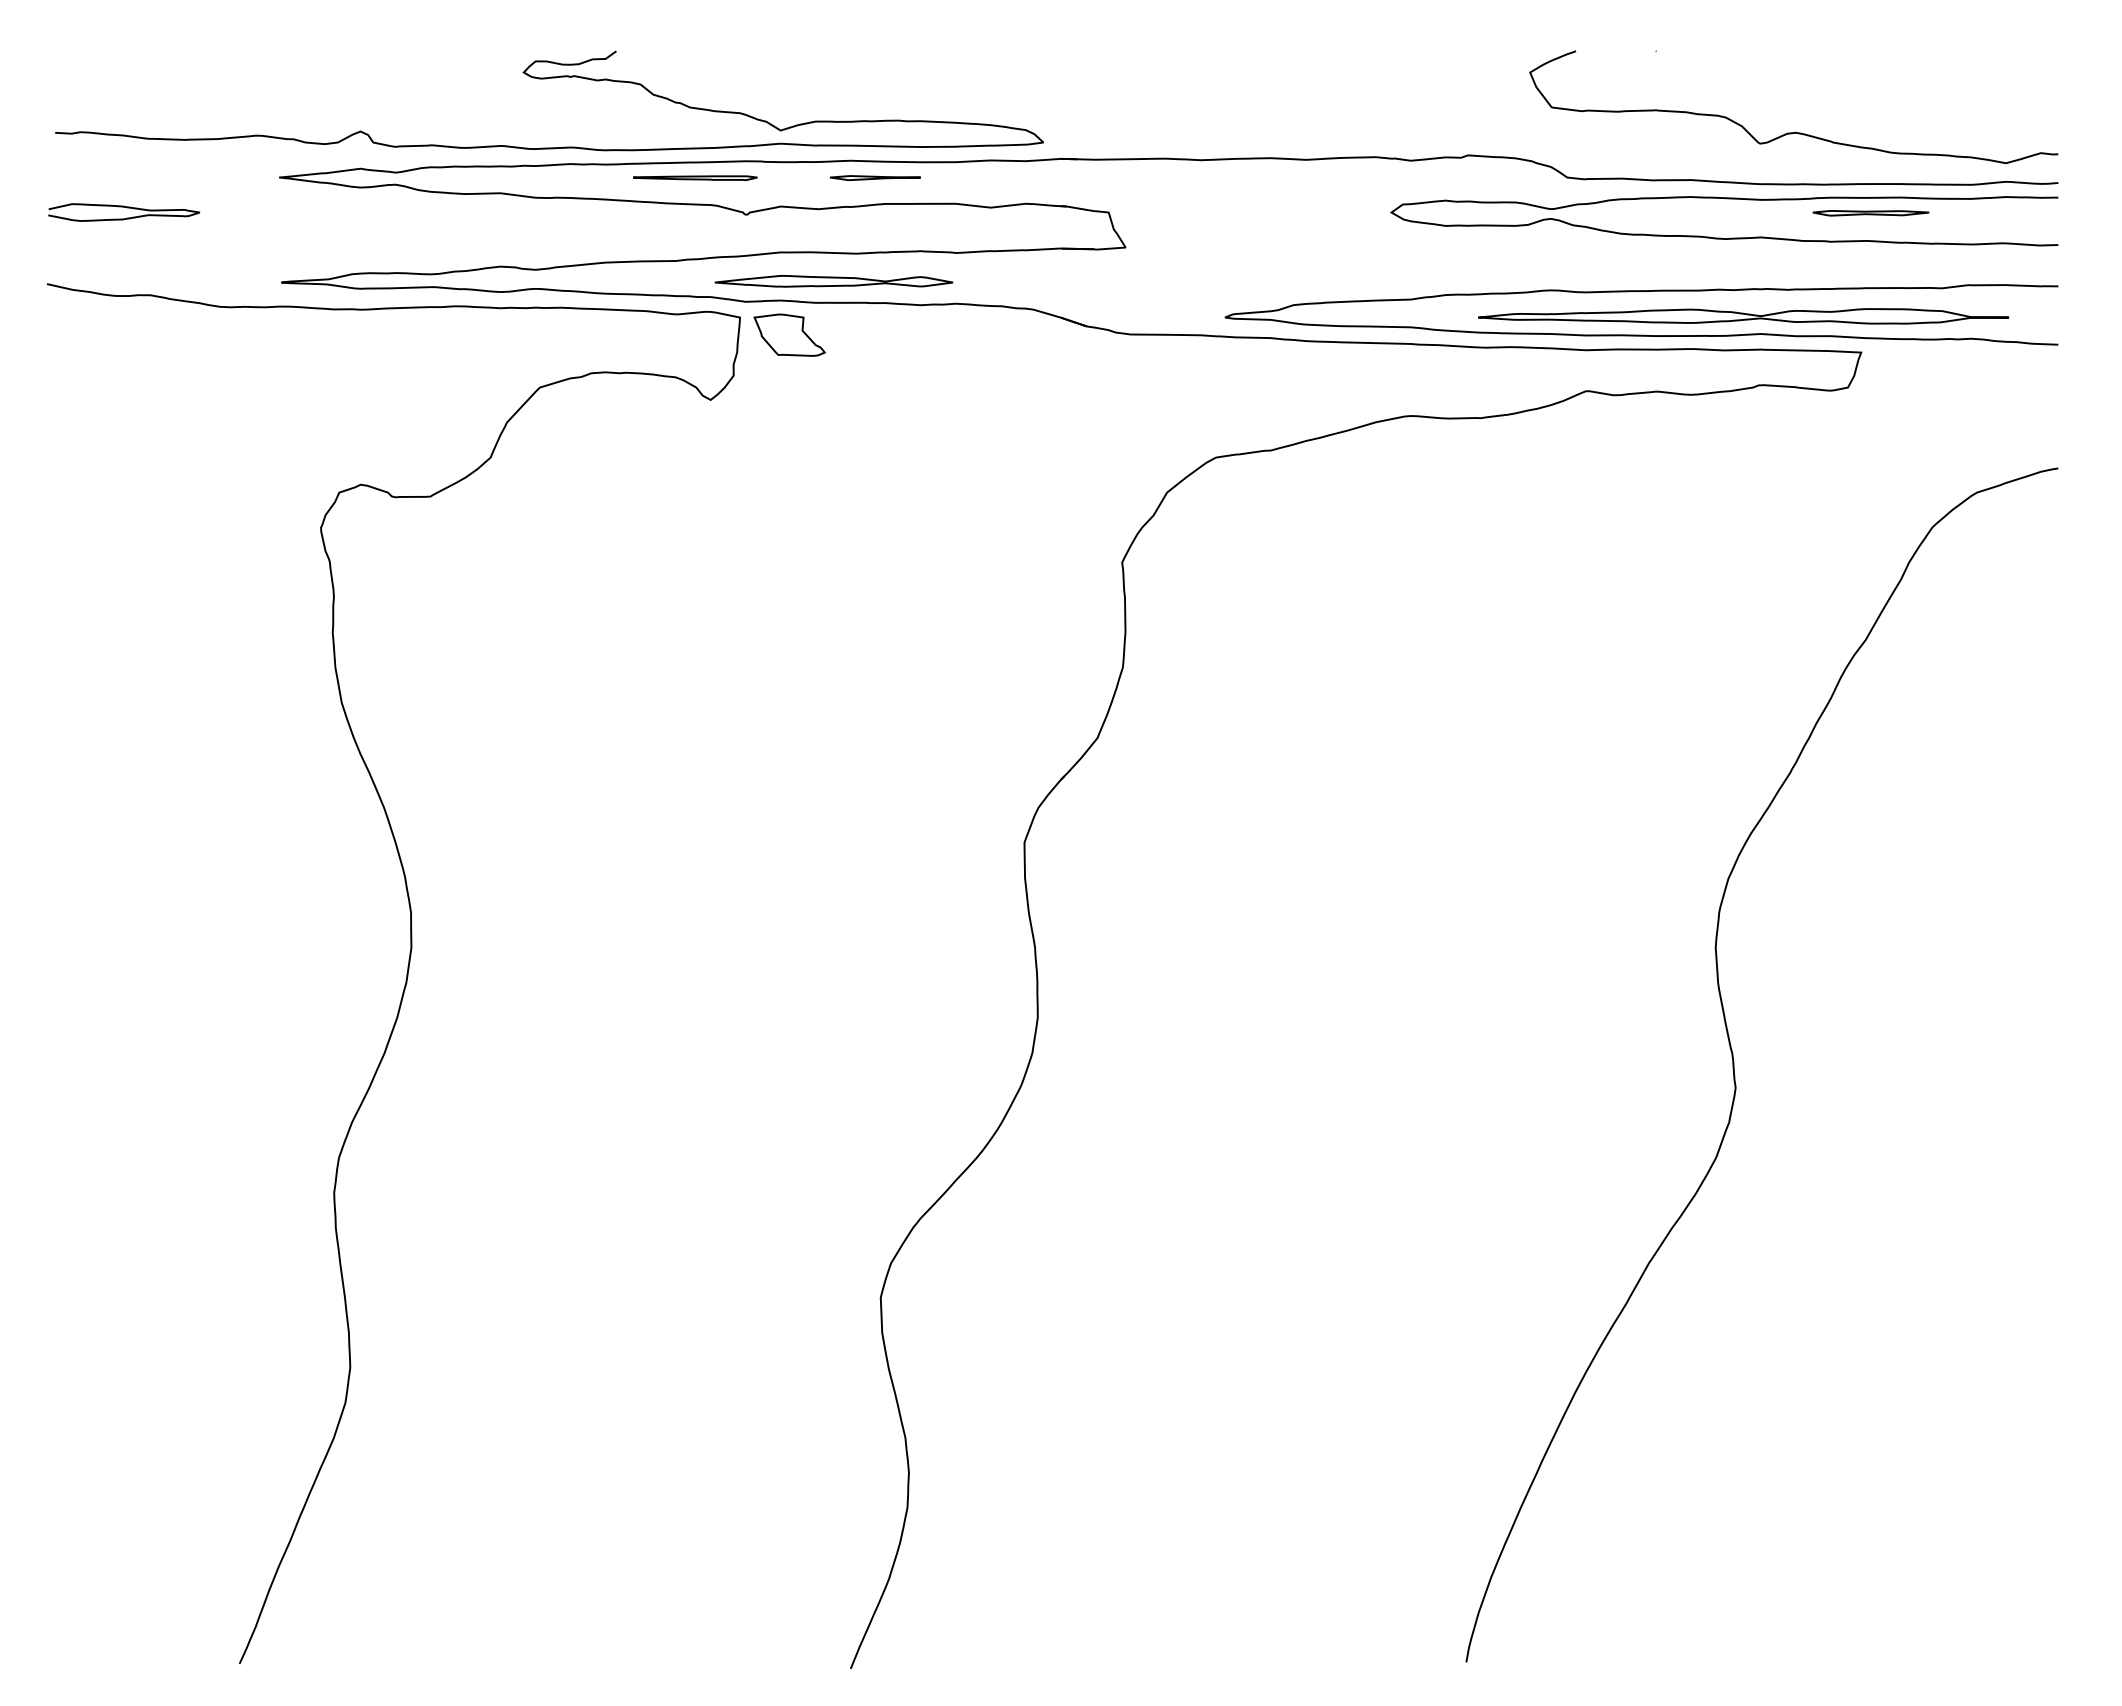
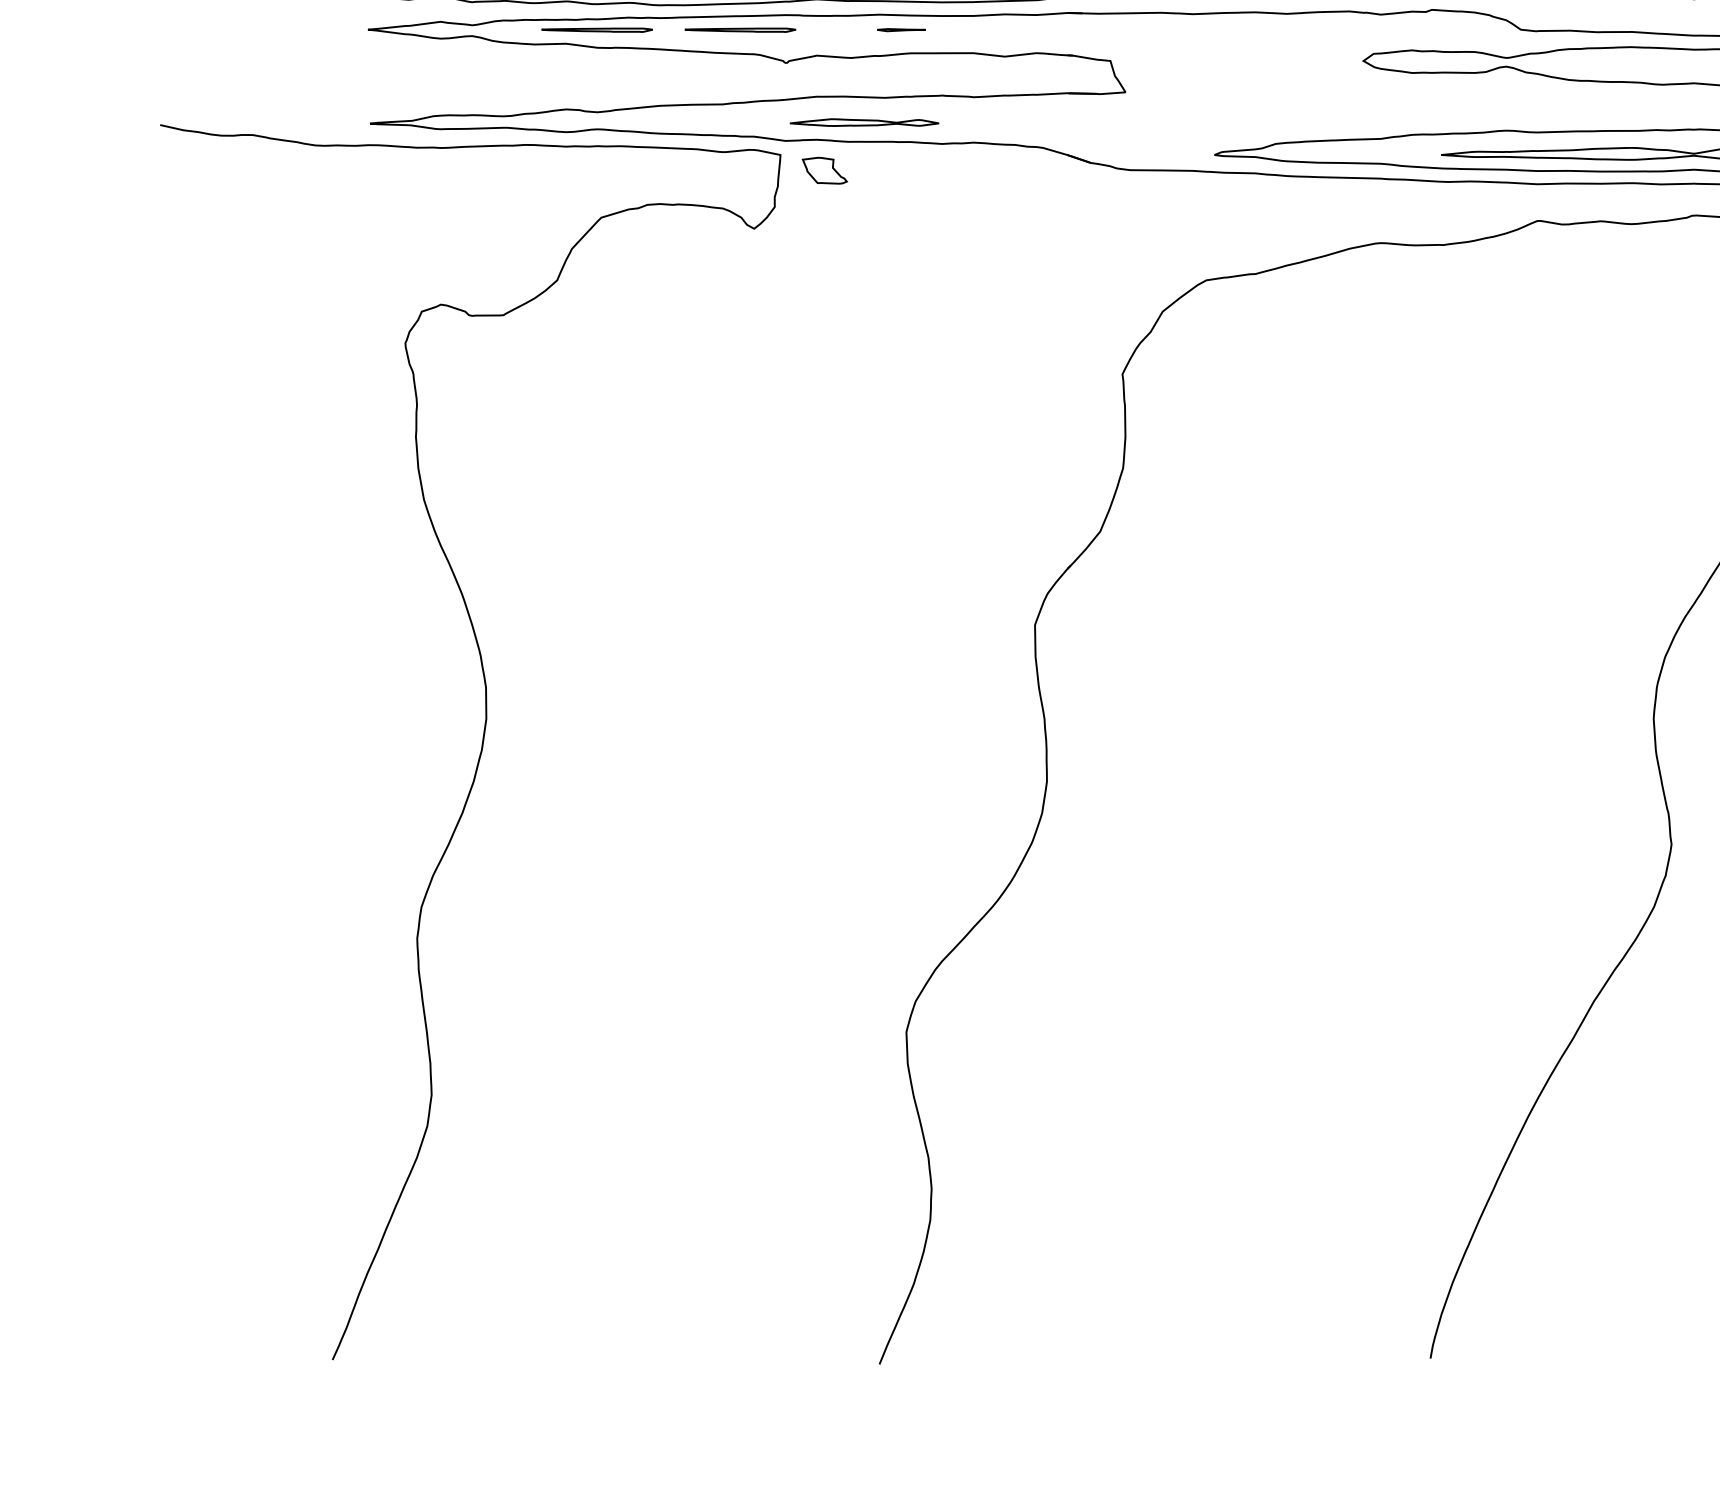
part: (874, 177) -> (900, 29), size x0.6
part: (535, 178) -> (597, 30), added
curve: (126, 208) -> (231, 57), removed
part: (833, 281) -> (864, 122), size x0.7
part: (789, 334) -> (824, 170), size x0.7

